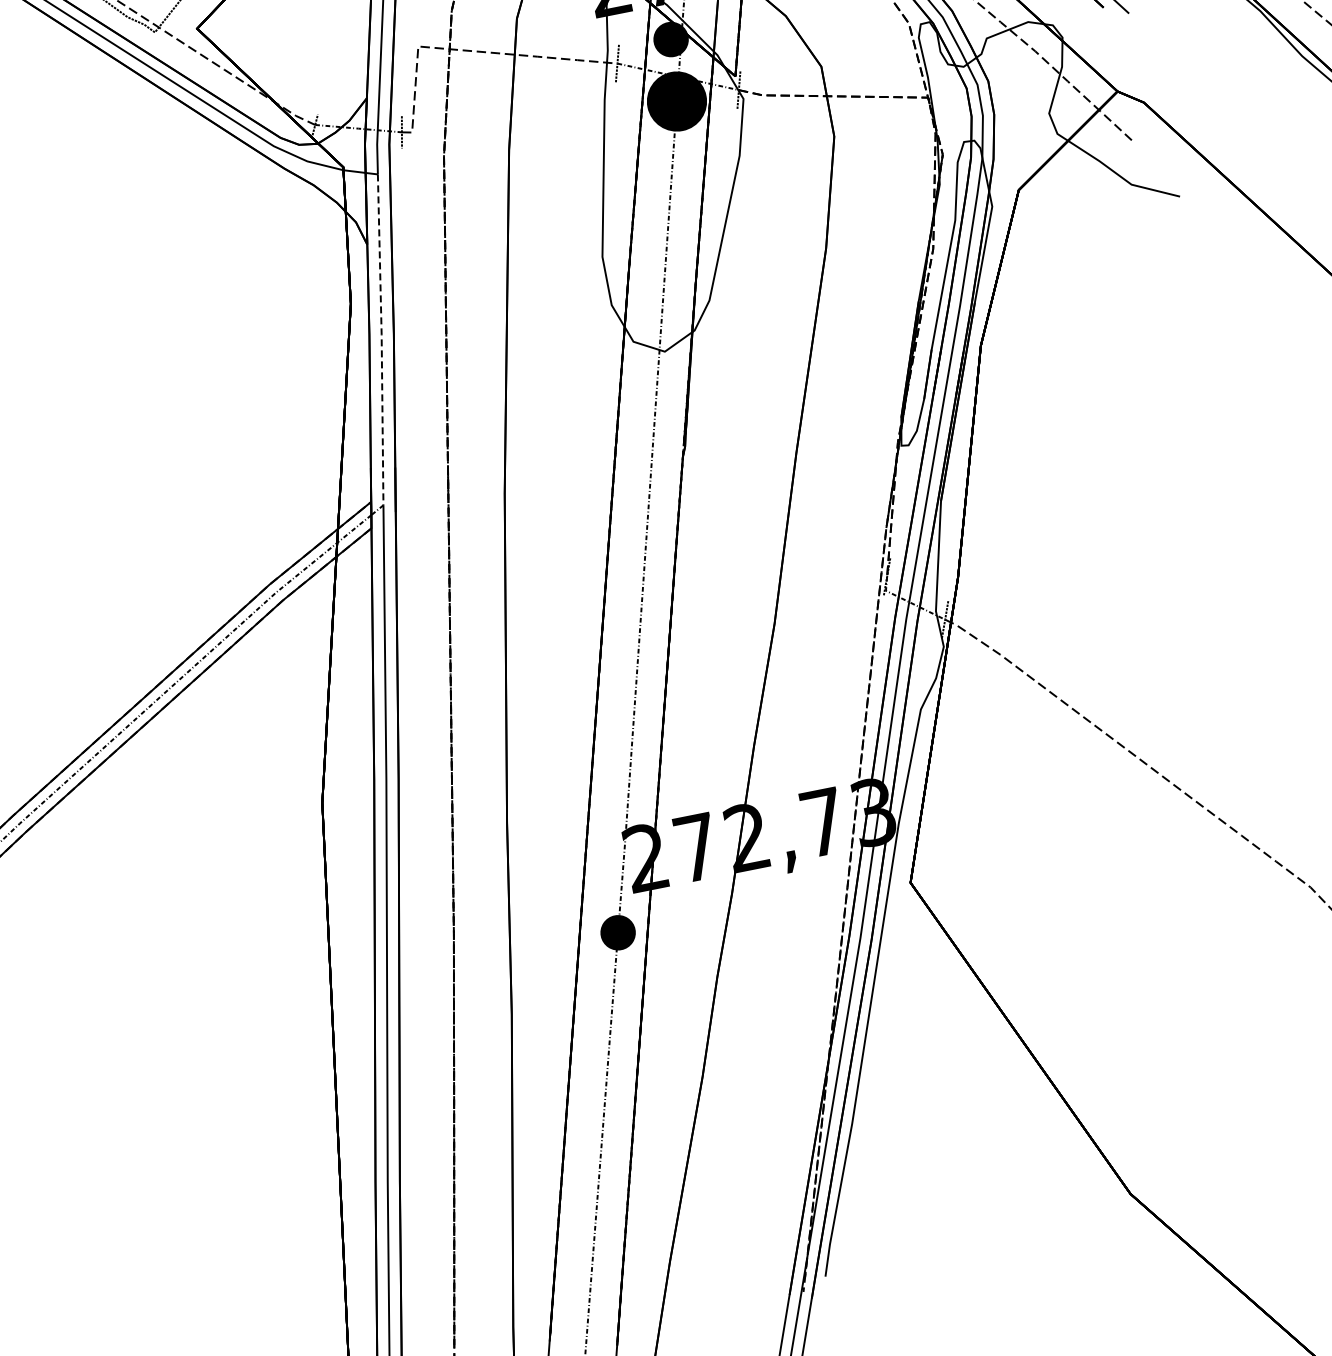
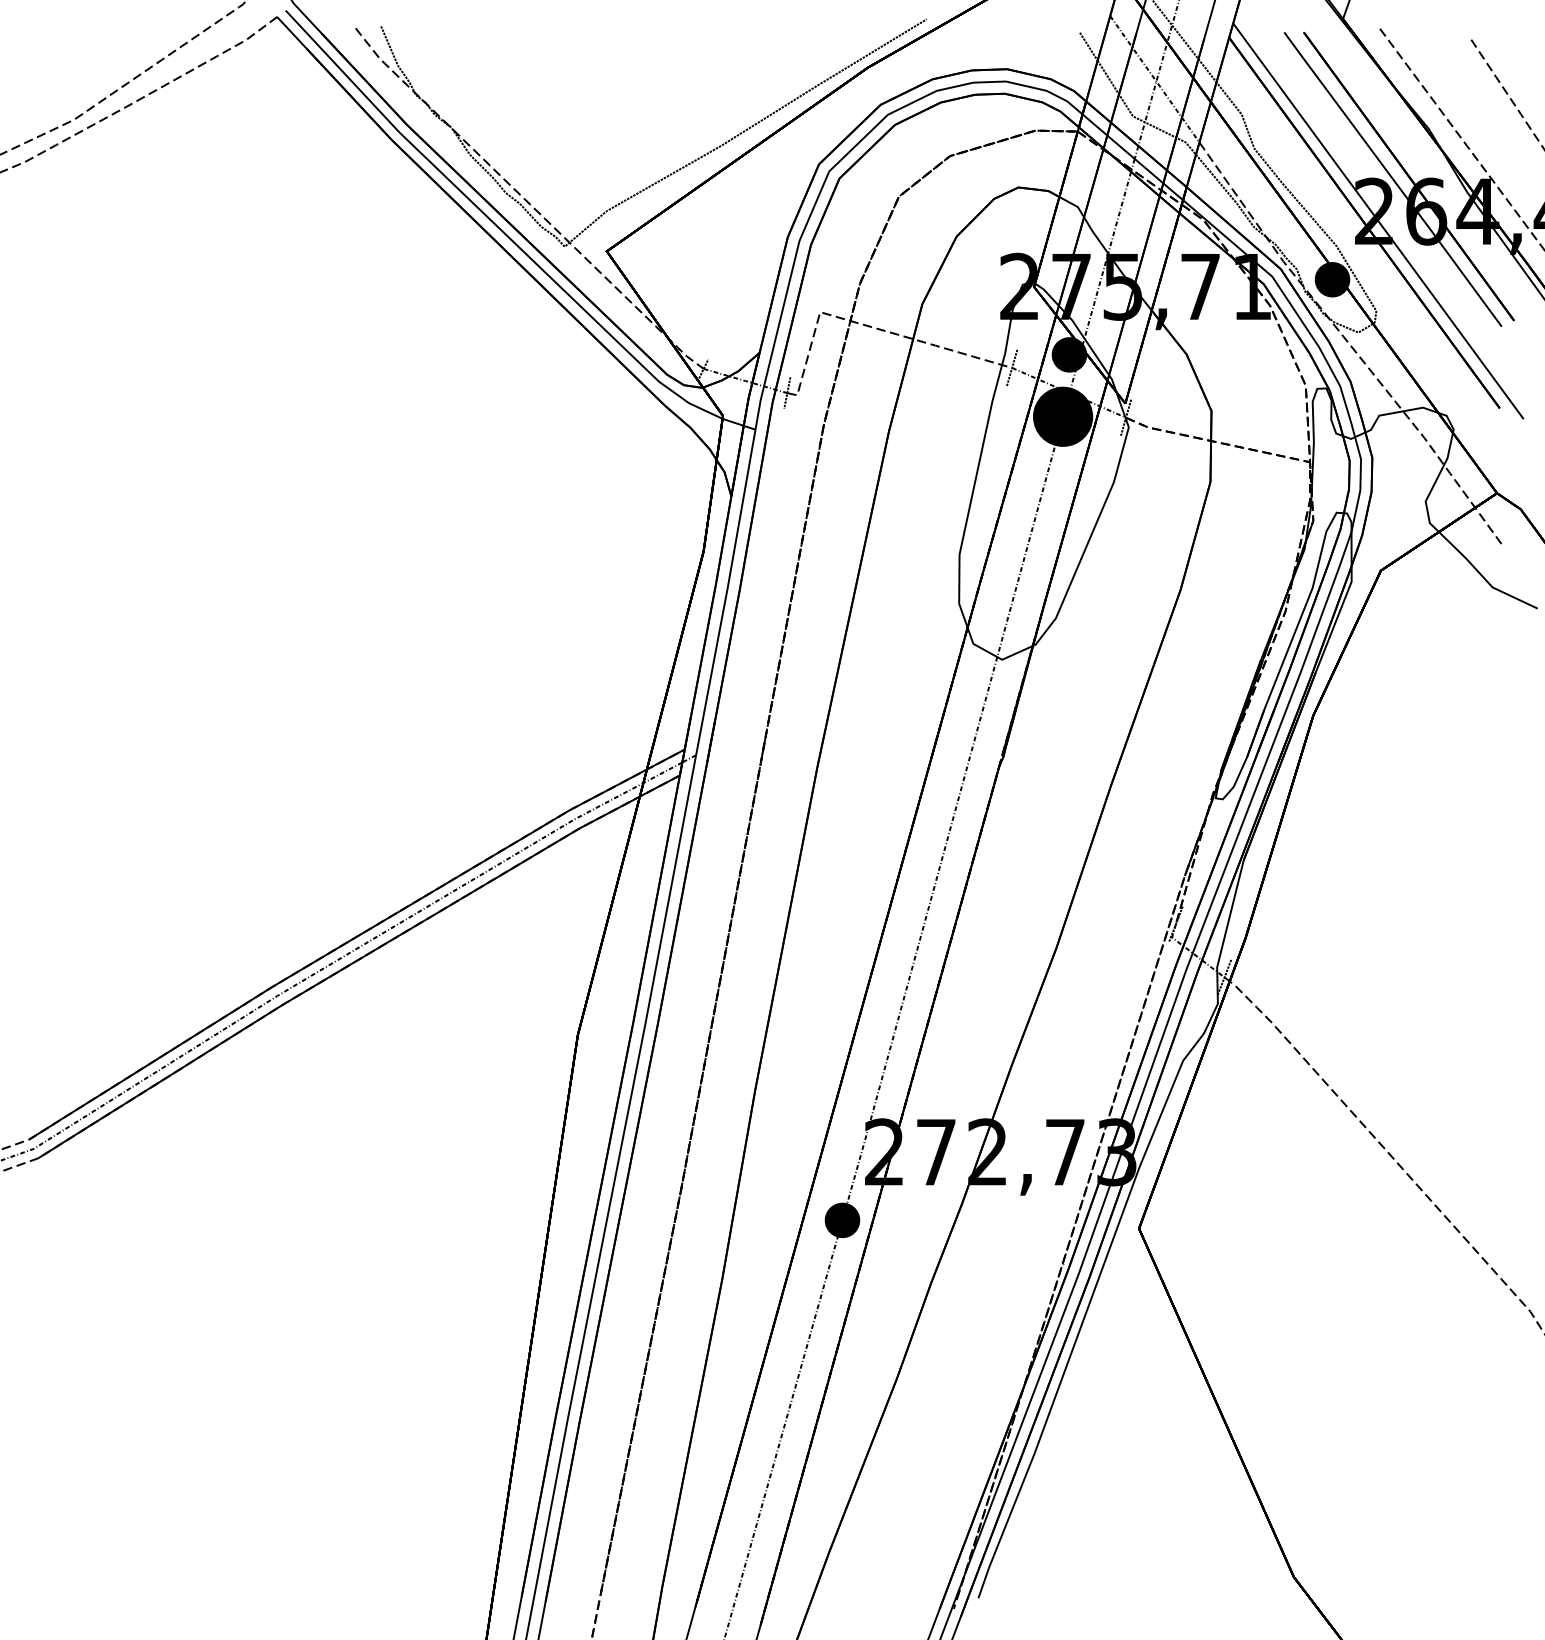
line: (381, 339) -> (726, 592), dashed -> solid

